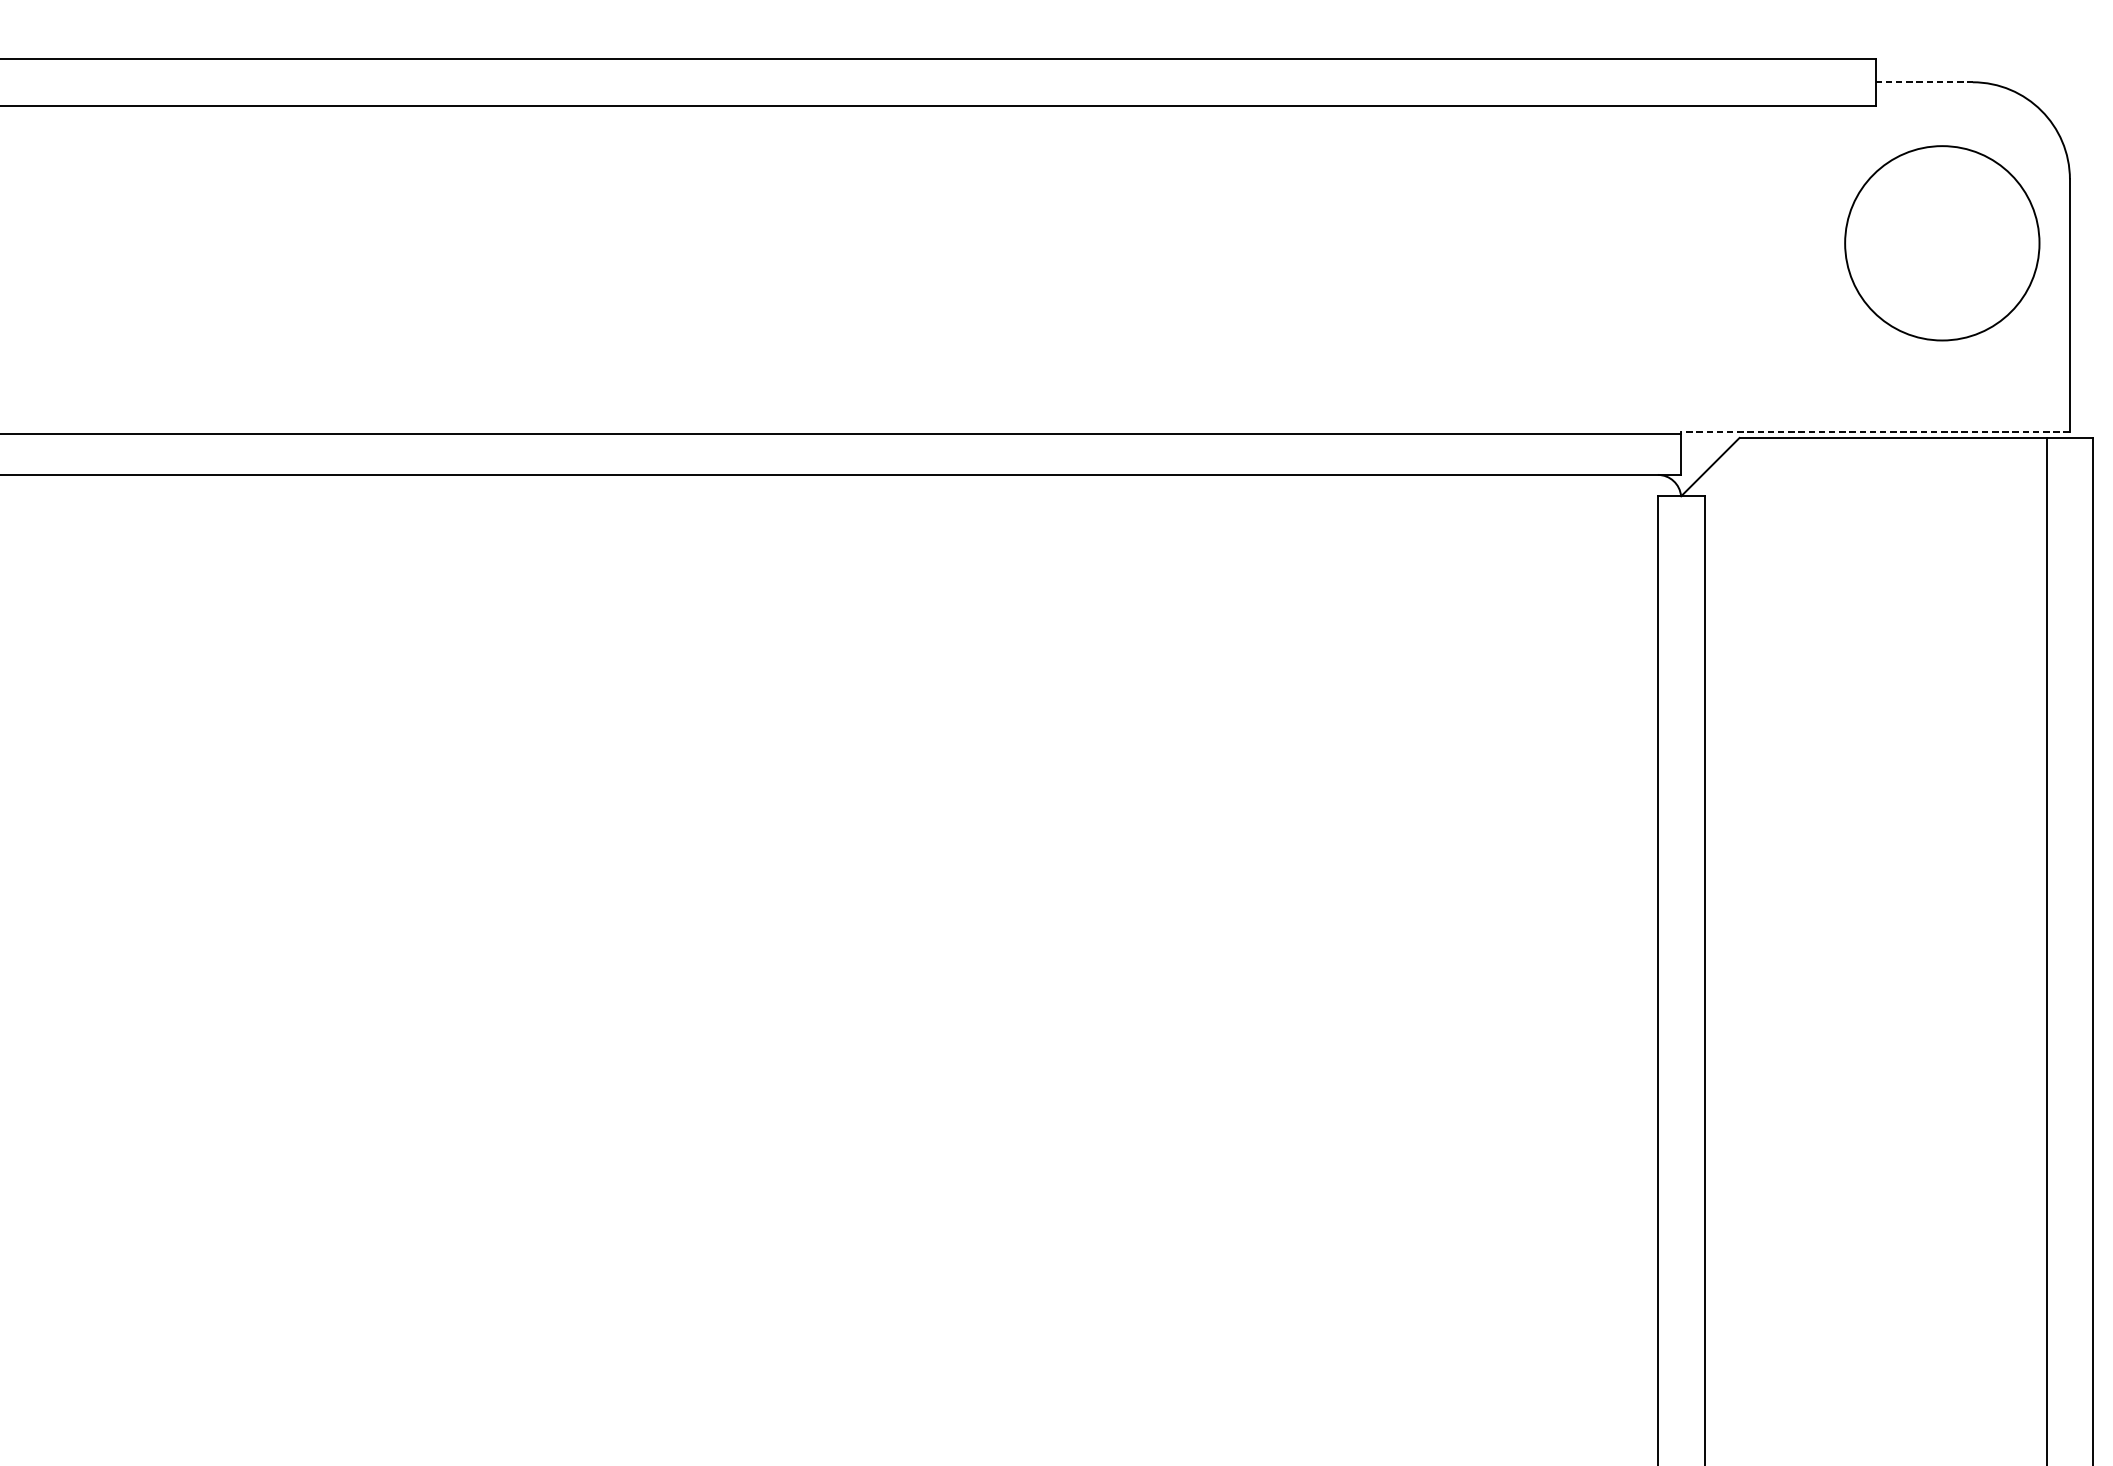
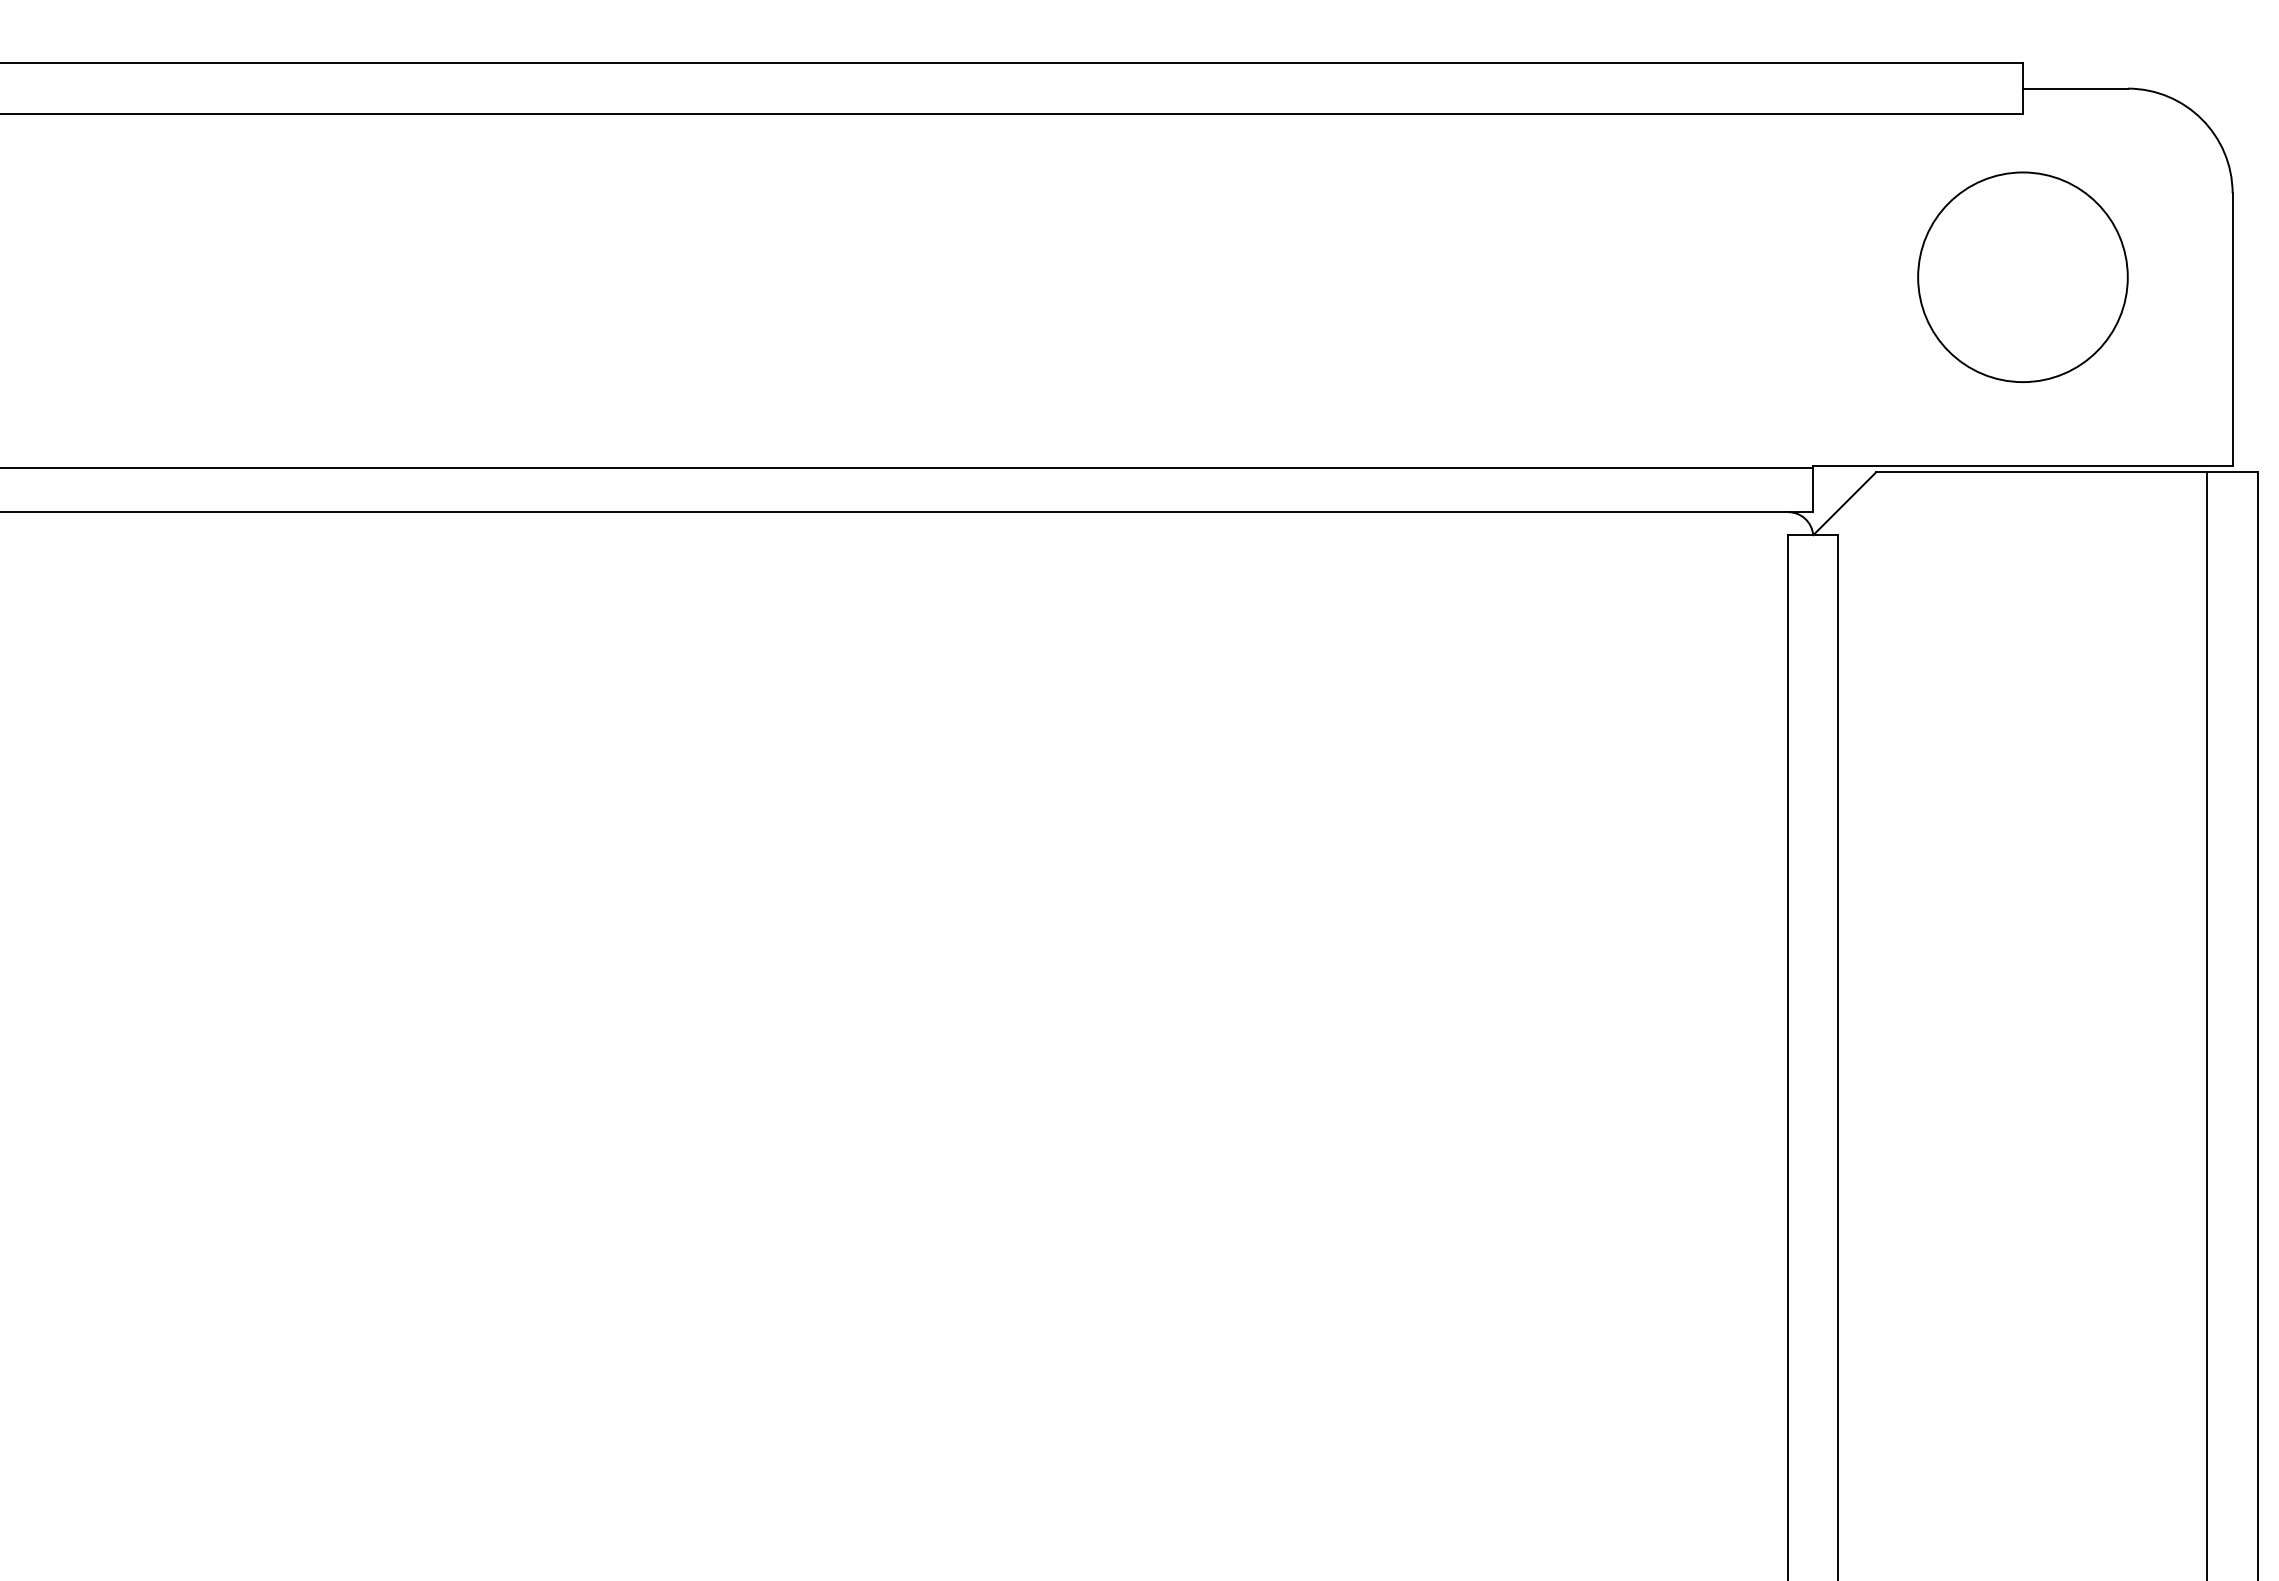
line: (1924, 82) -> (2075, 88), dashed -> solid
circle: (1941, 242) -> (2022, 276), moved
line: (1875, 432) -> (2022, 466), dashed -> solid

